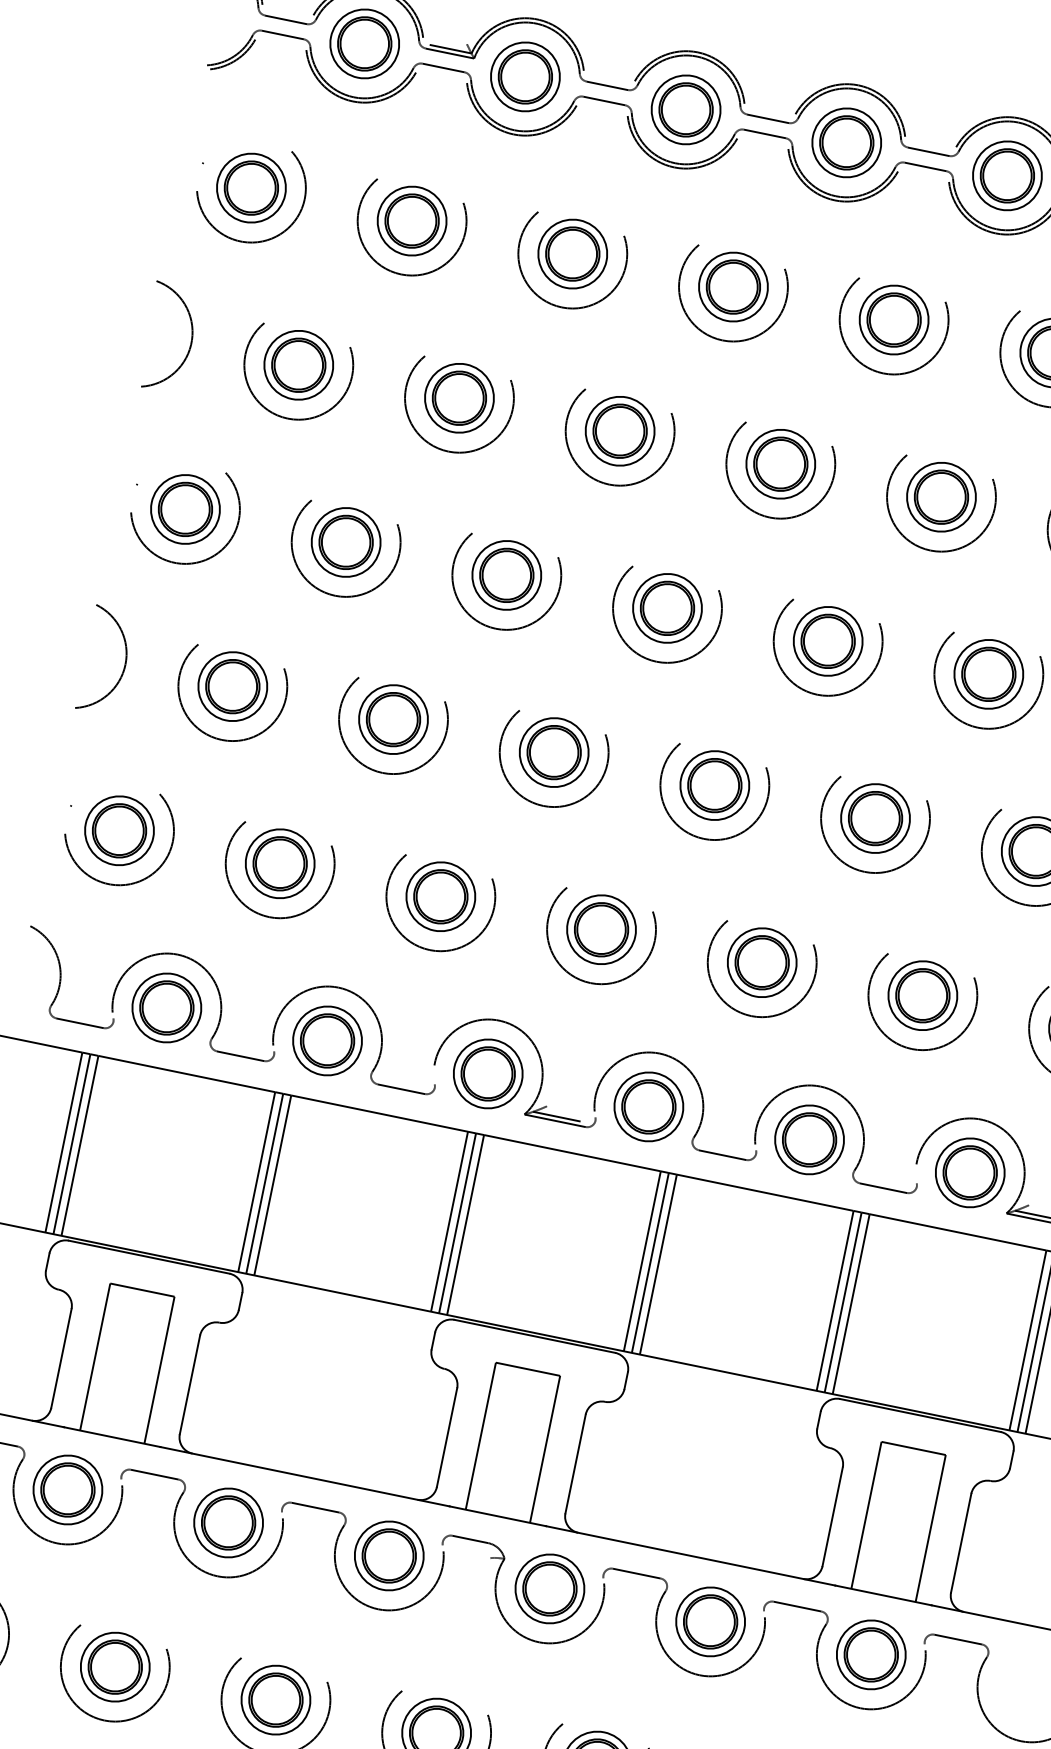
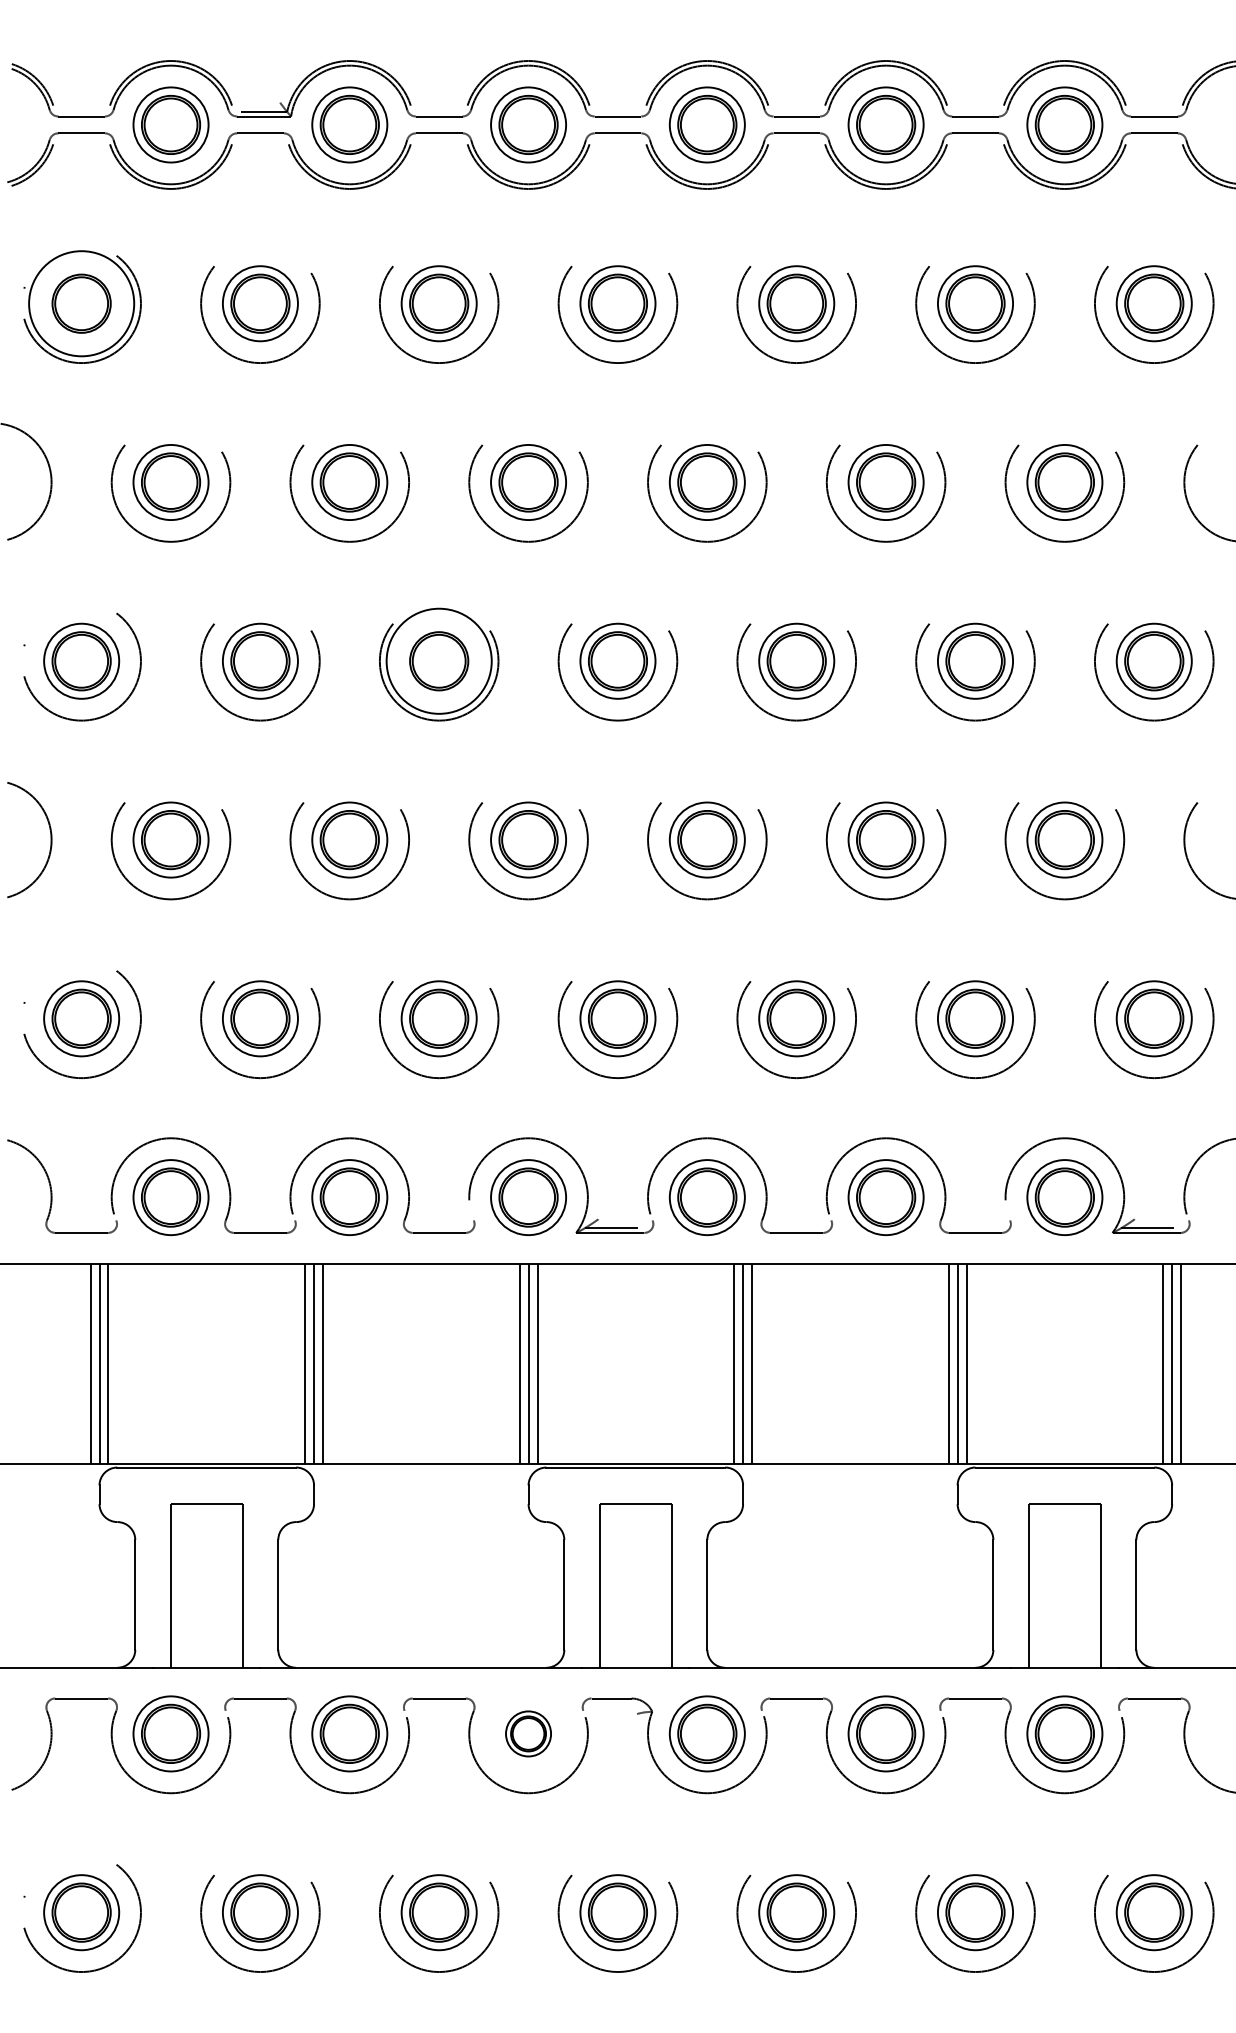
circle: (251, 187) -> (81, 303), size x1.4
circle: (506, 574) -> (438, 660), size x1.4
part: (389, 1555) -> (528, 1733), size x0.6

